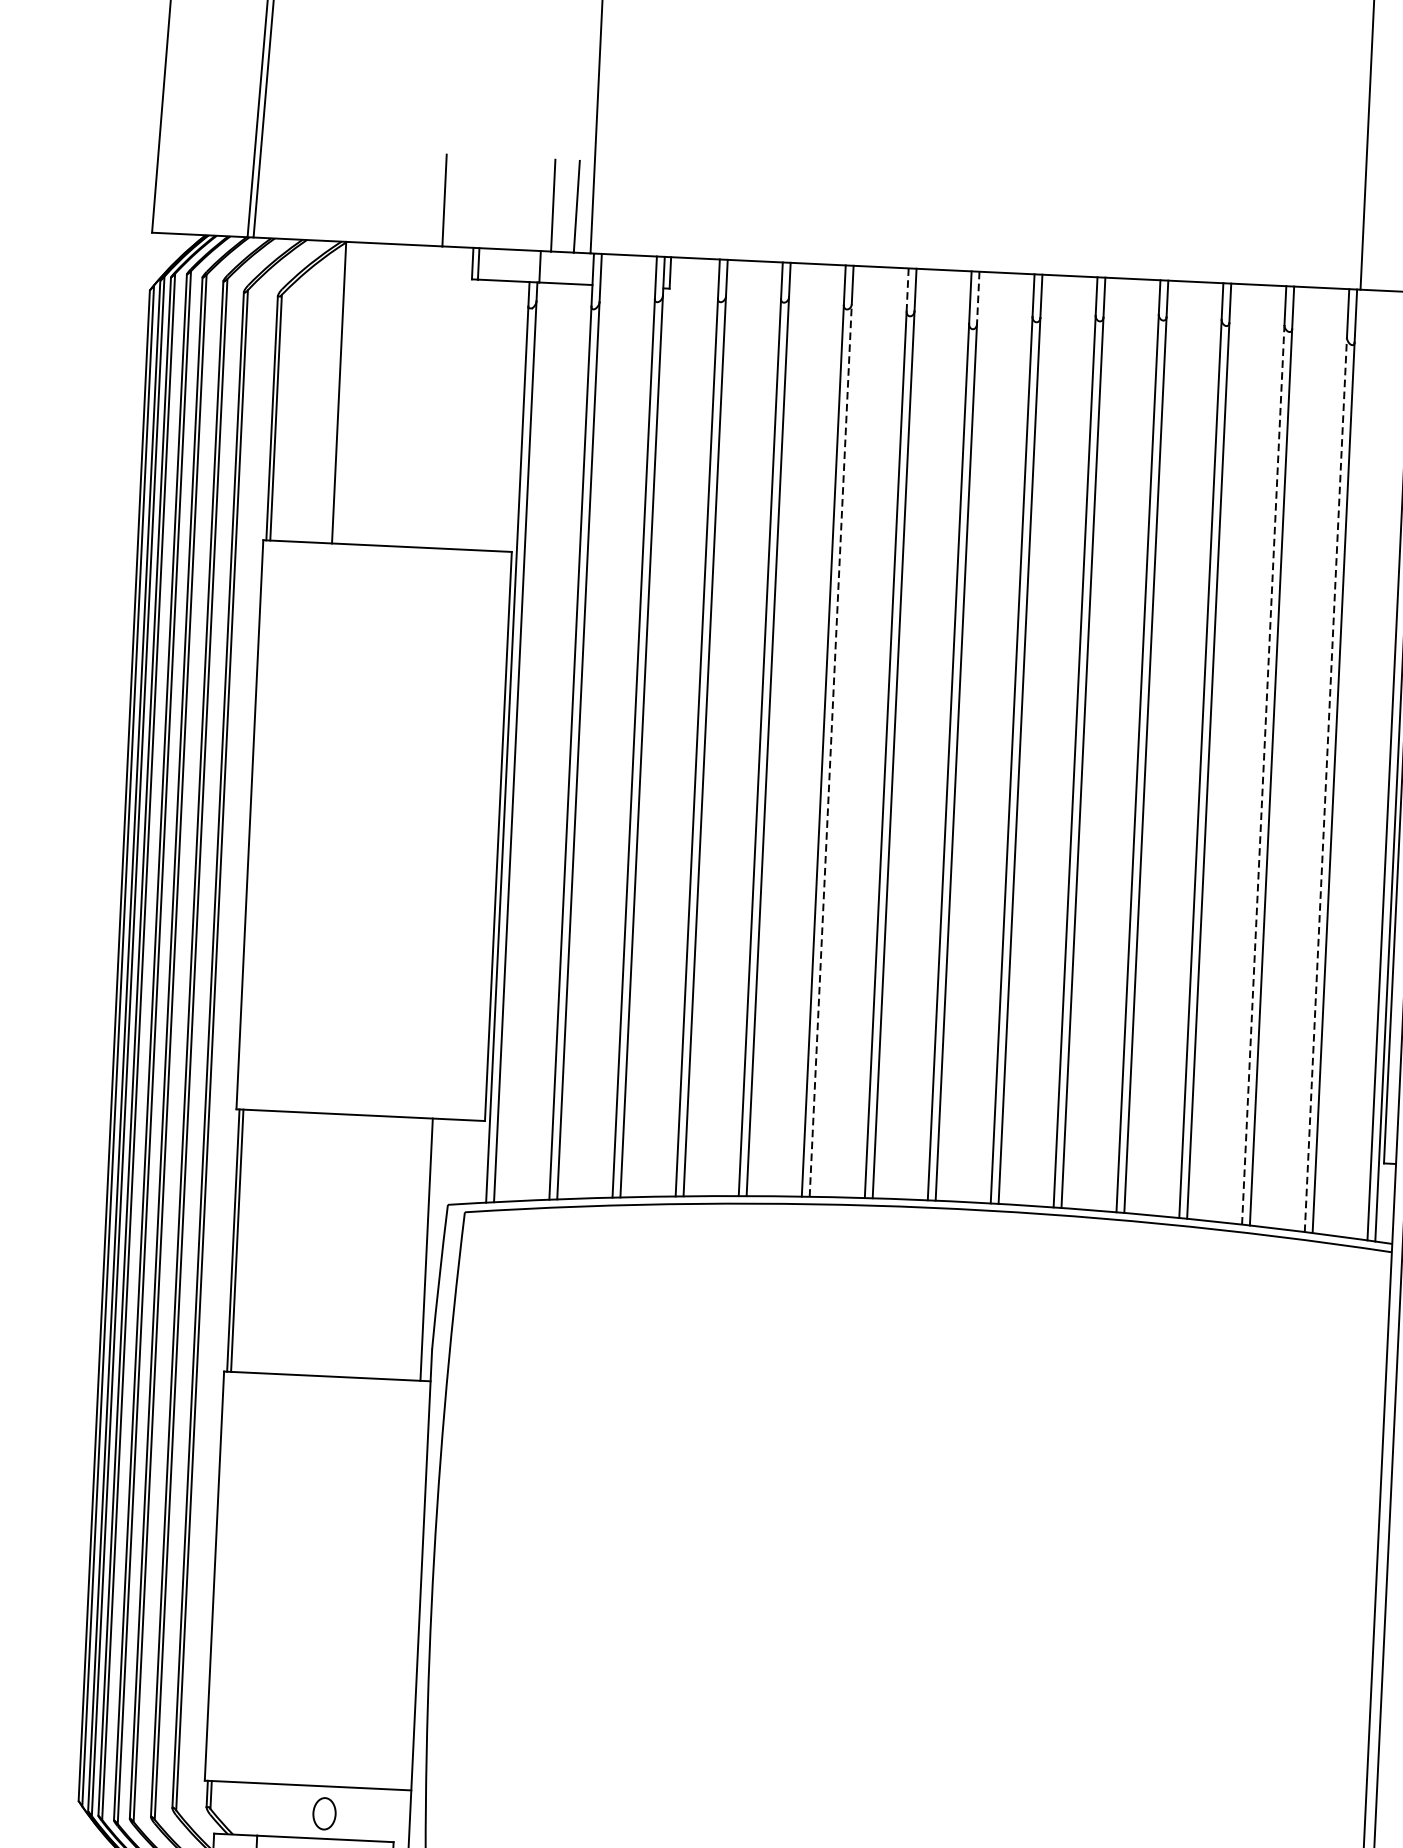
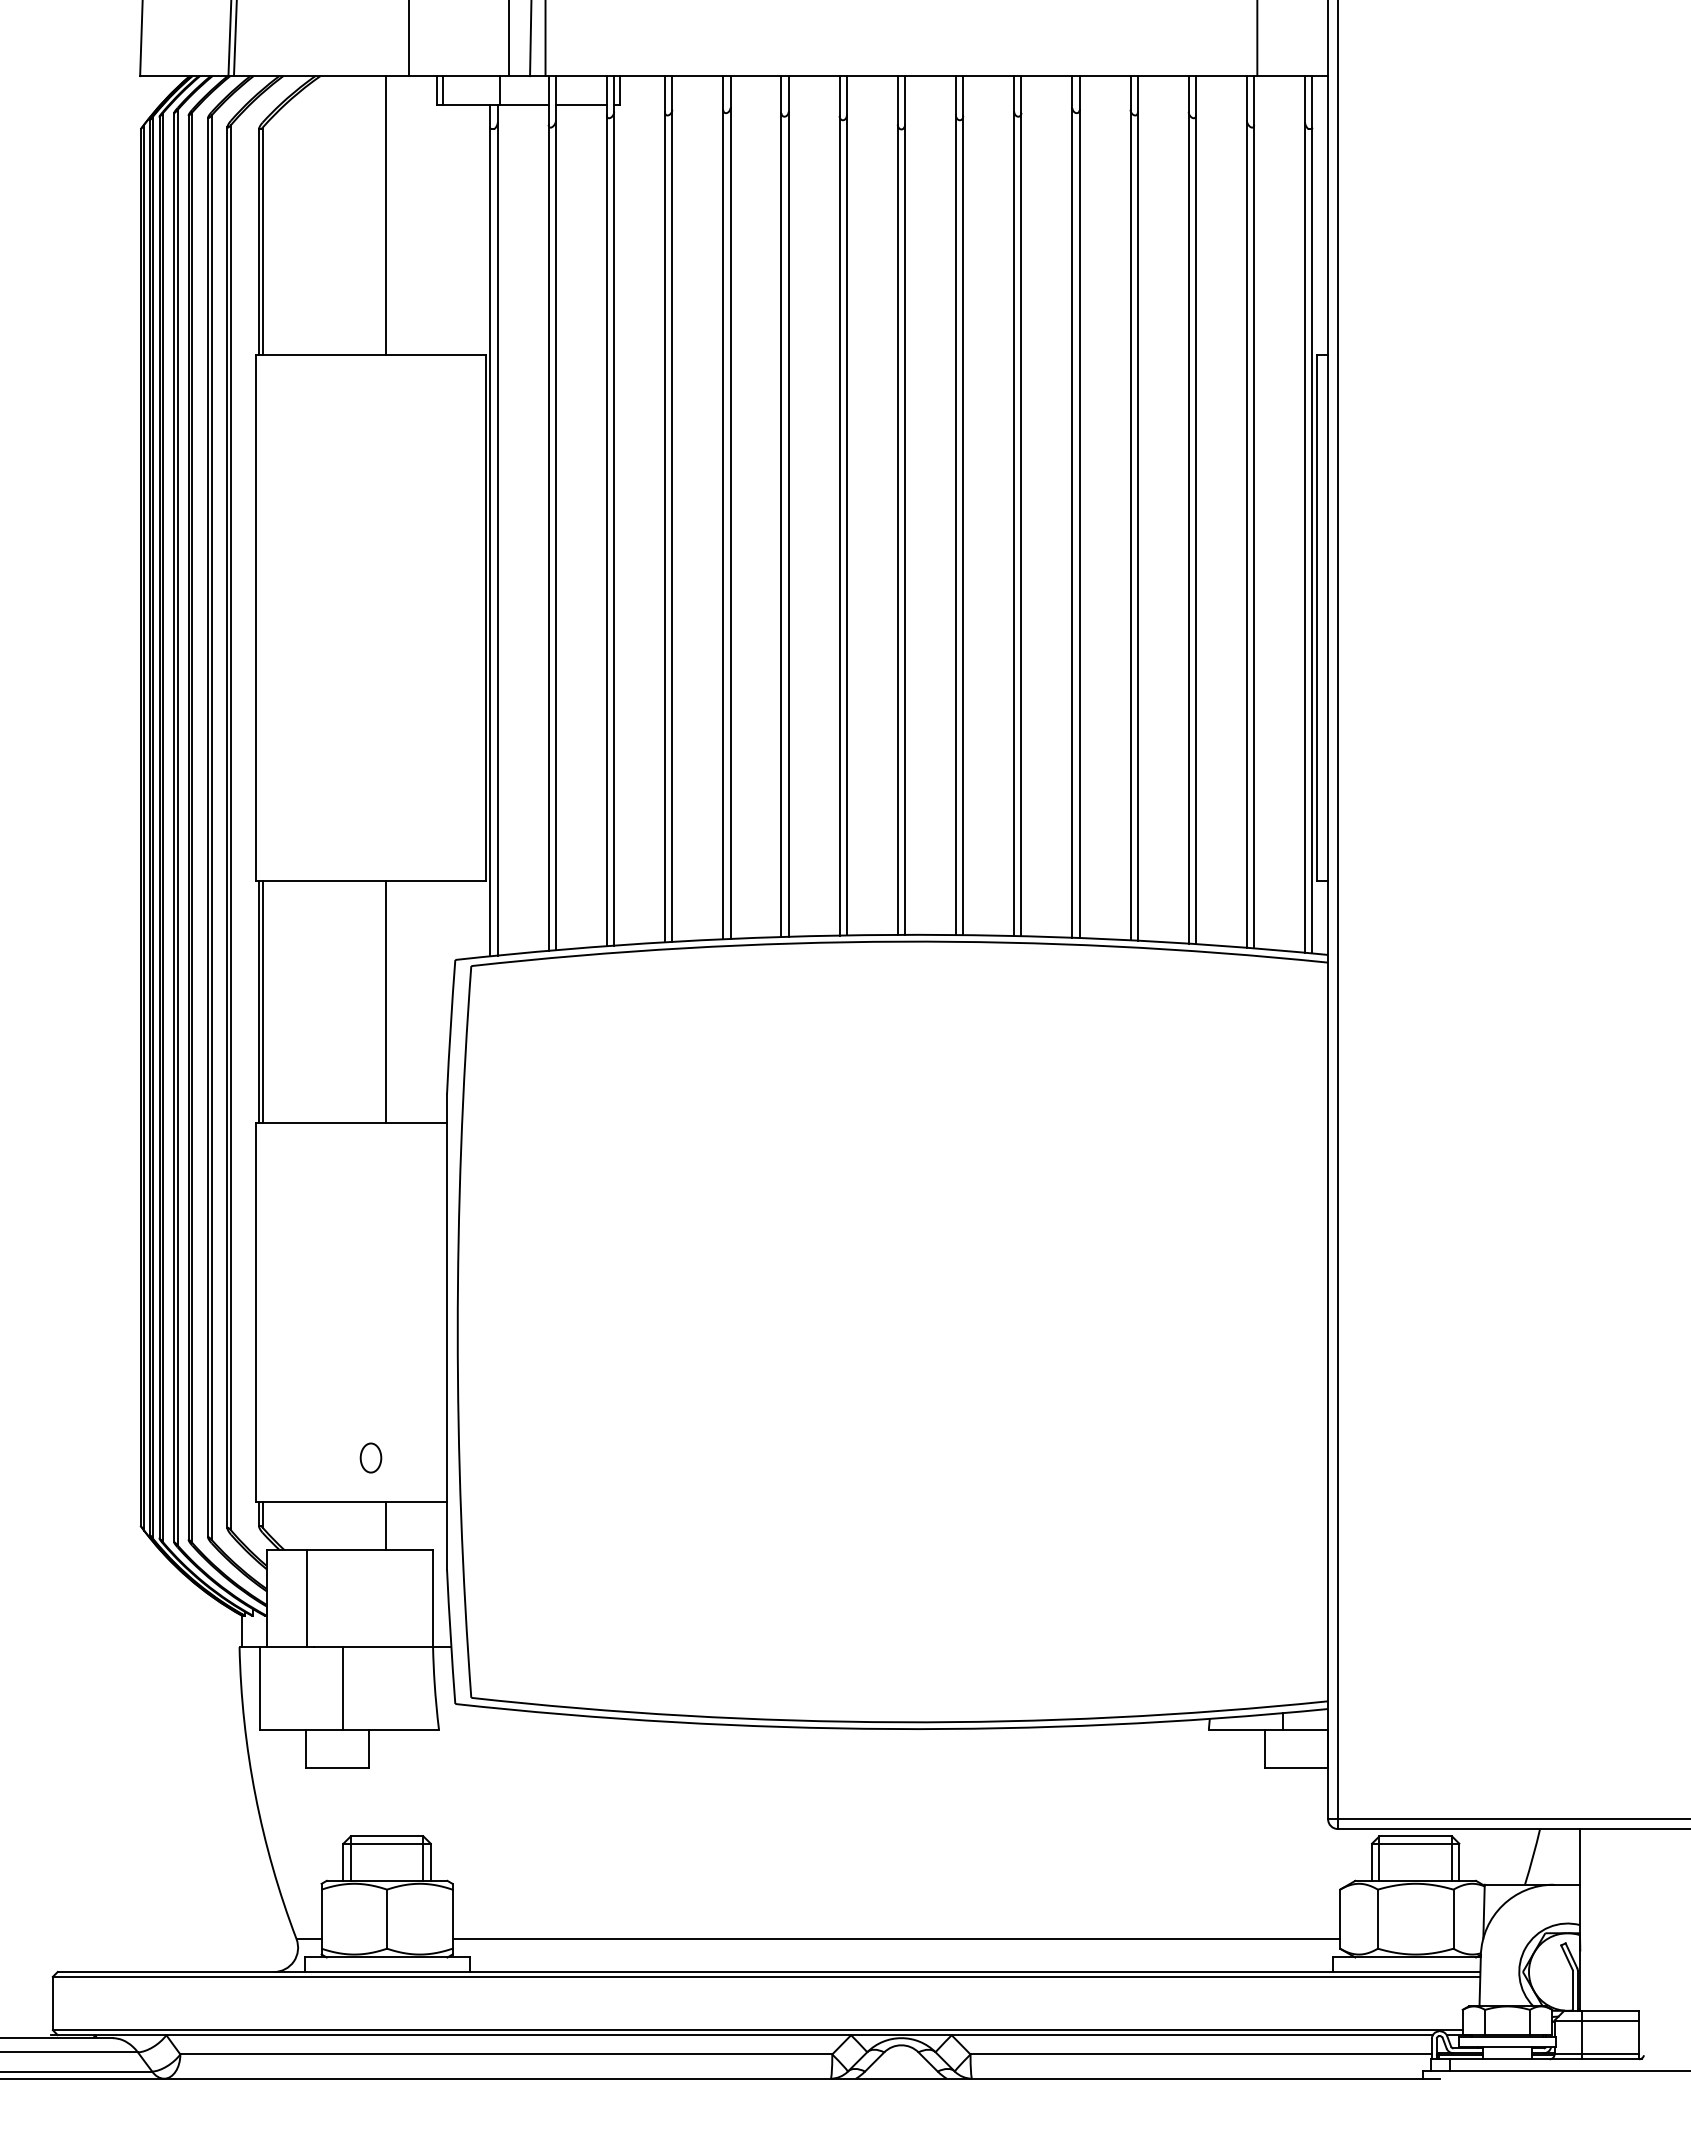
line: (626, 286) -> (580, 105), added
line: (907, 290) -> (839, 96), dashed -> solid
line: (978, 298) -> (905, 100), dashed -> solid
line: (338, 392) -> (385, 215), moved
line: (830, 750) -> (788, 524), dashed -> solid
line: (1263, 774) -> (1188, 527), dashed -> solid
line: (1325, 784) -> (1246, 534), dashed -> solid
line: (426, 1249) -> (385, 1002), moved
part: (324, 1813) -> (370, 1457), moved
line: (343, 1813) -> (385, 1525), added

